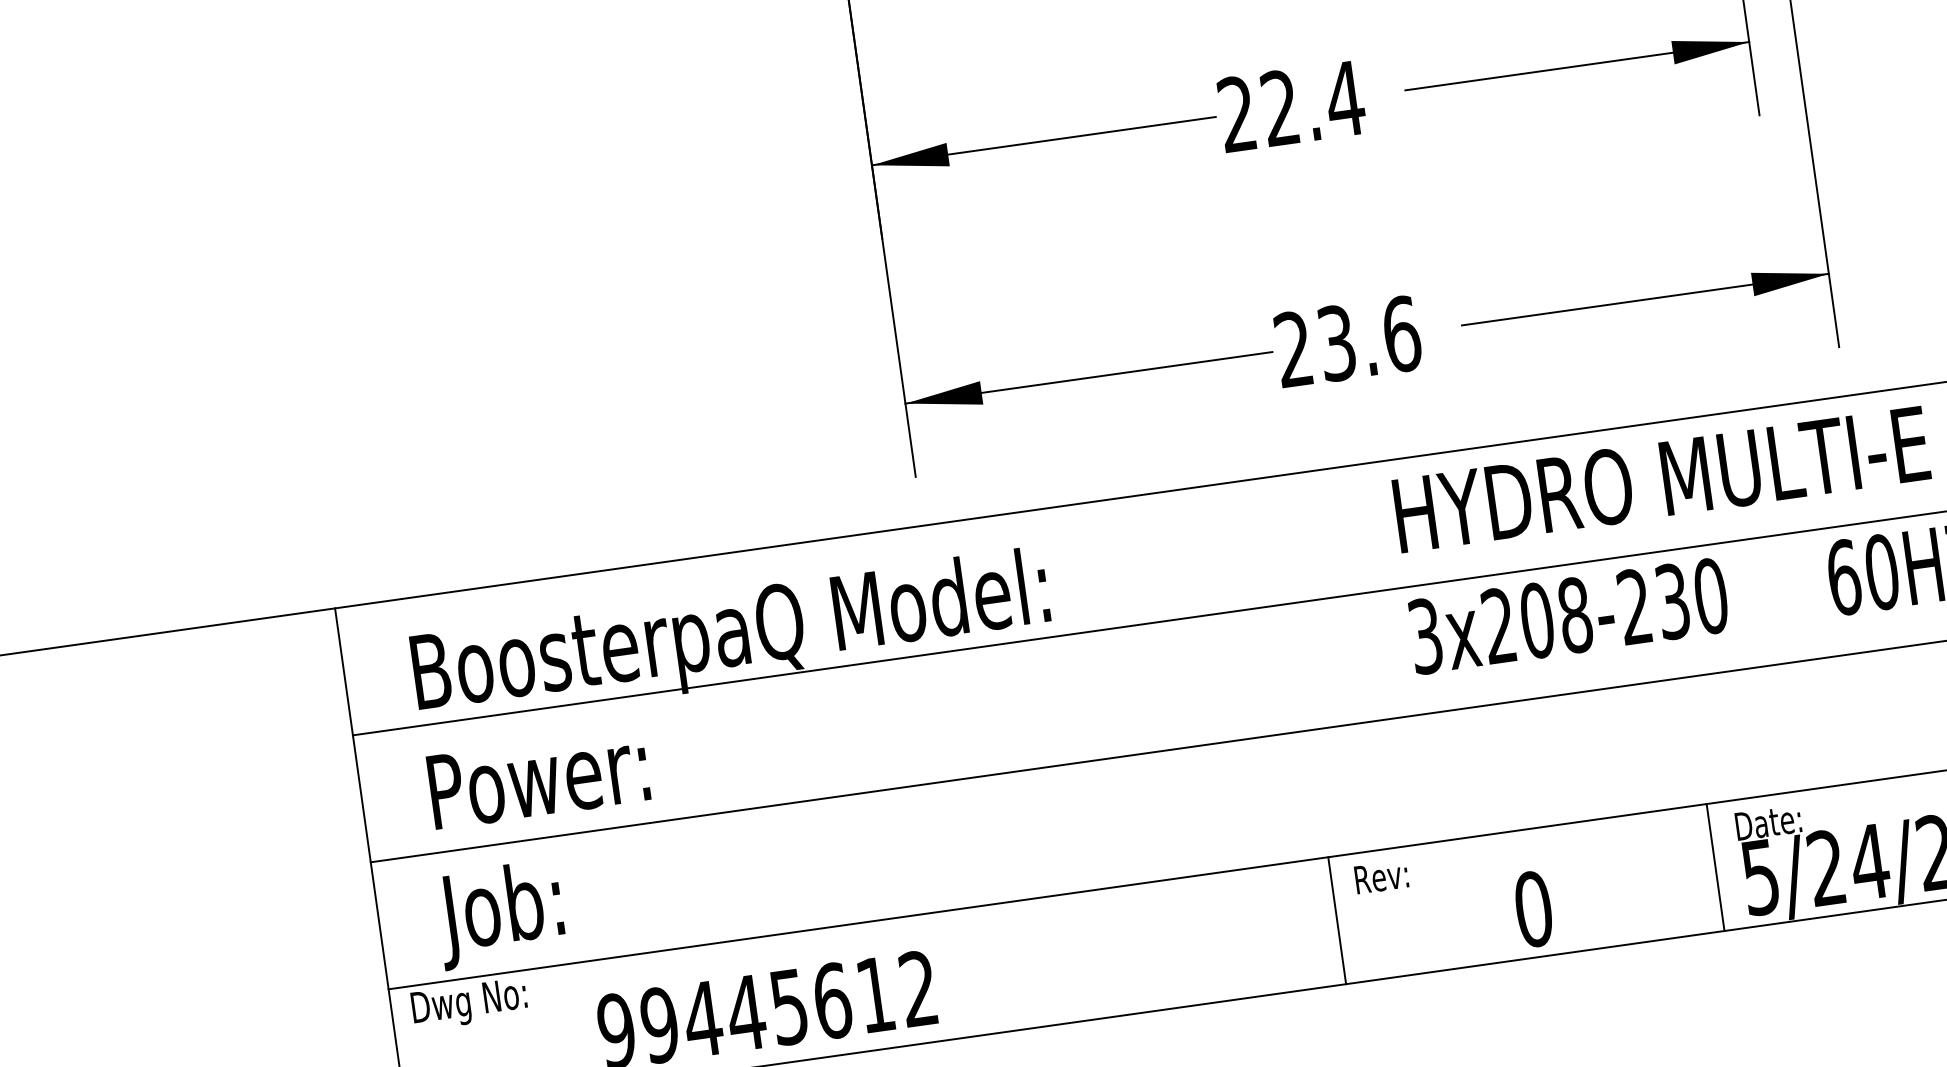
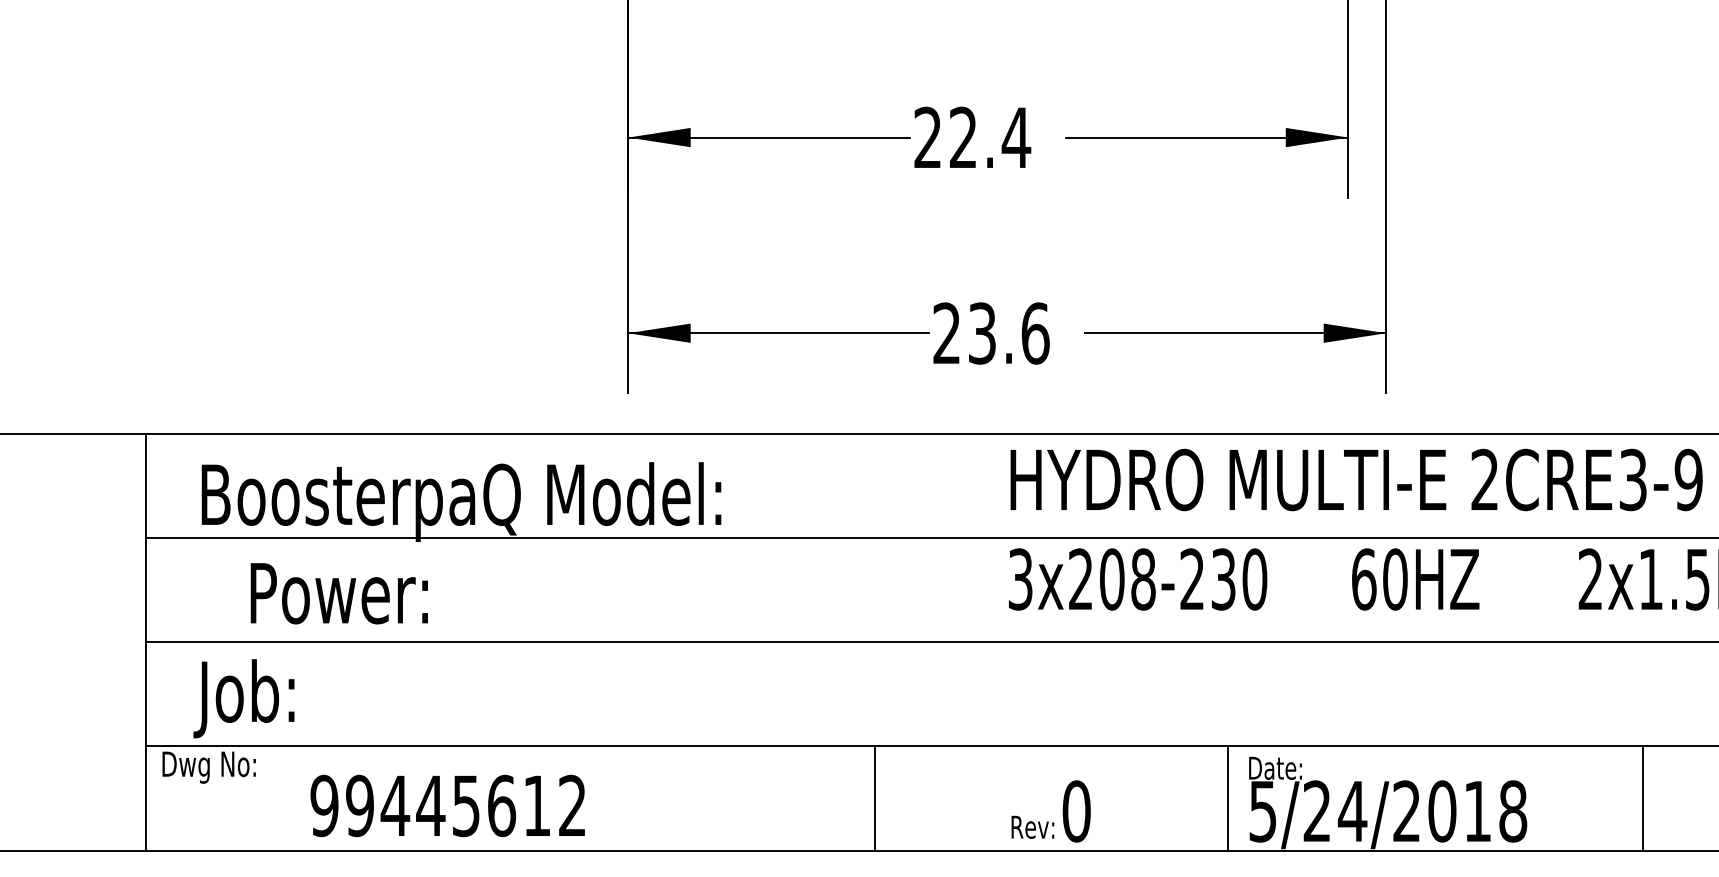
text: (537, 778) -> (338, 593), moved
text: (1380, 876) -> (1032, 826), moved
line: (1337, 920) -> (875, 798), moved

